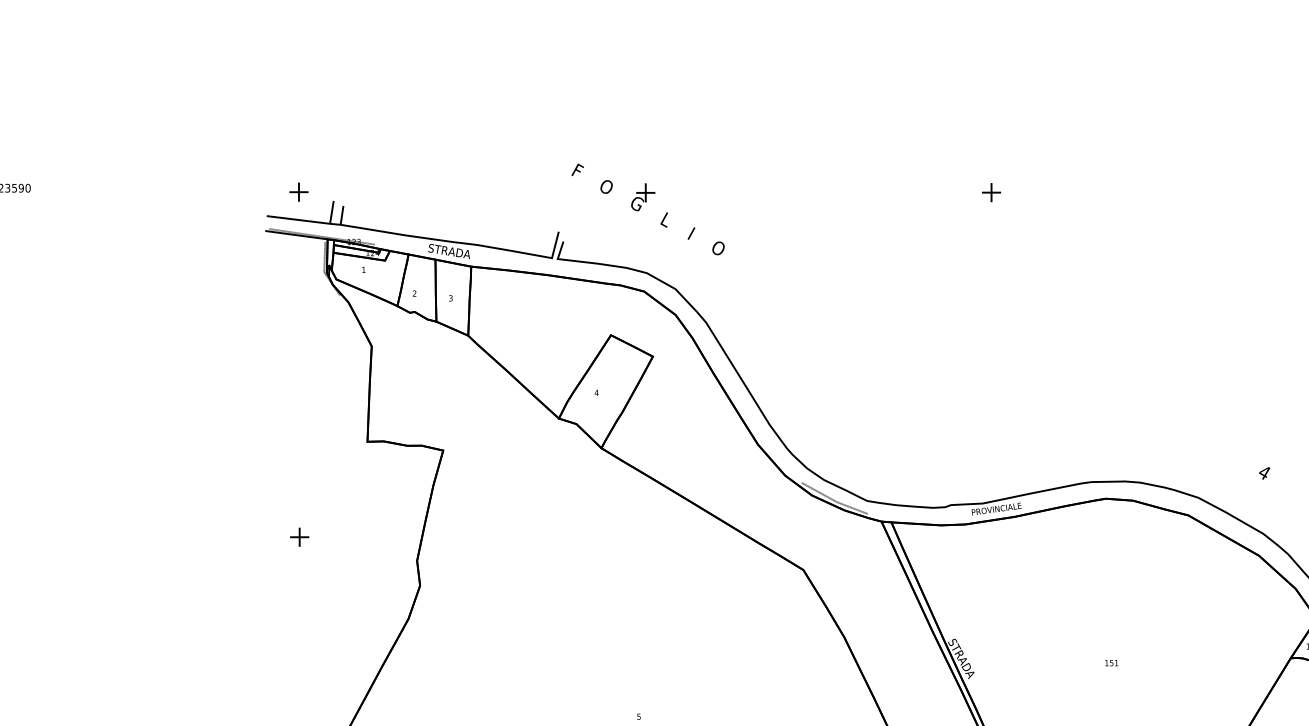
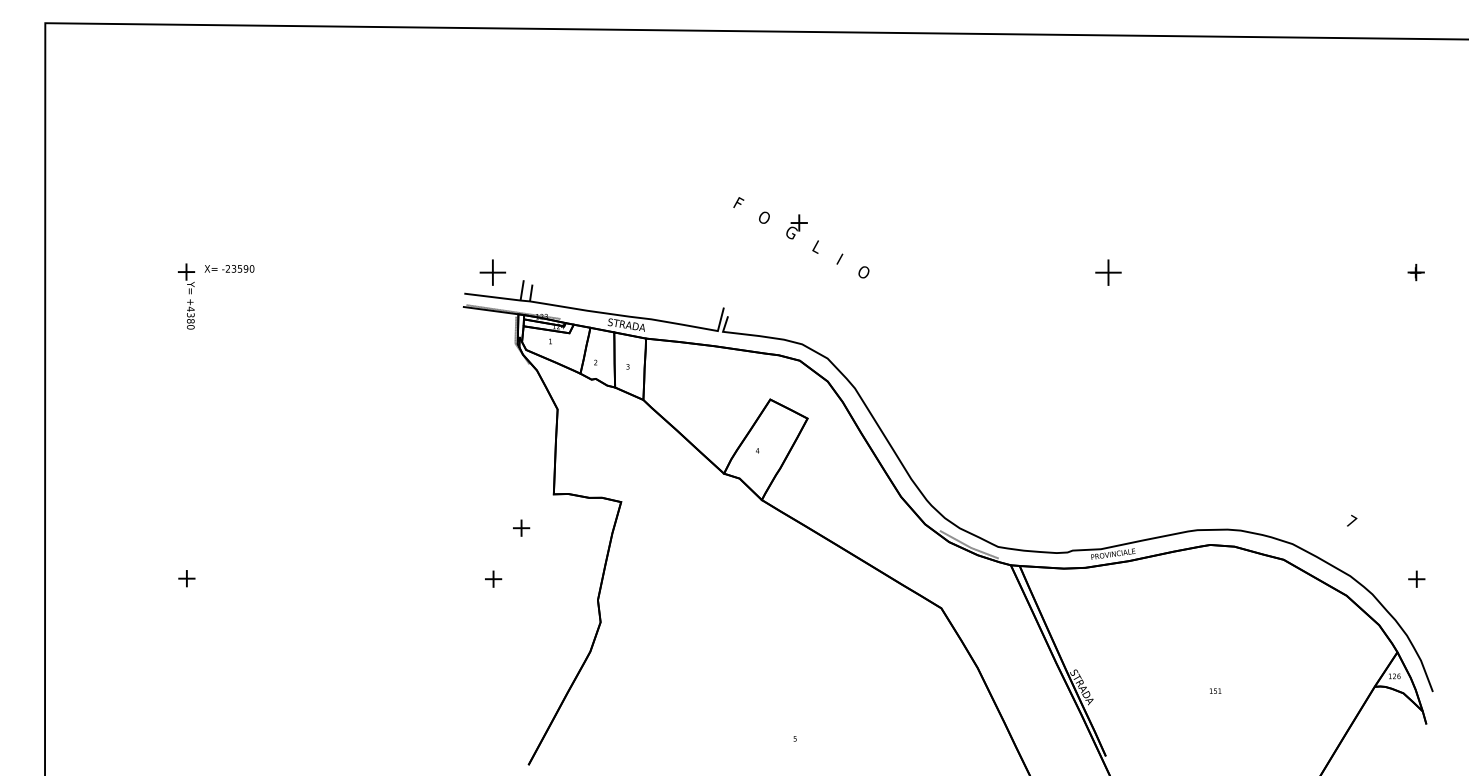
part: (298, 191) -> (492, 271), size x1.6
part: (991, 192) -> (1108, 272), size x1.6
part: (647, 202) -> (800, 231), moved
text: (1264, 471) -> (1351, 520), 4 -> 7
part: (331, 479) -> (521, 527), added

